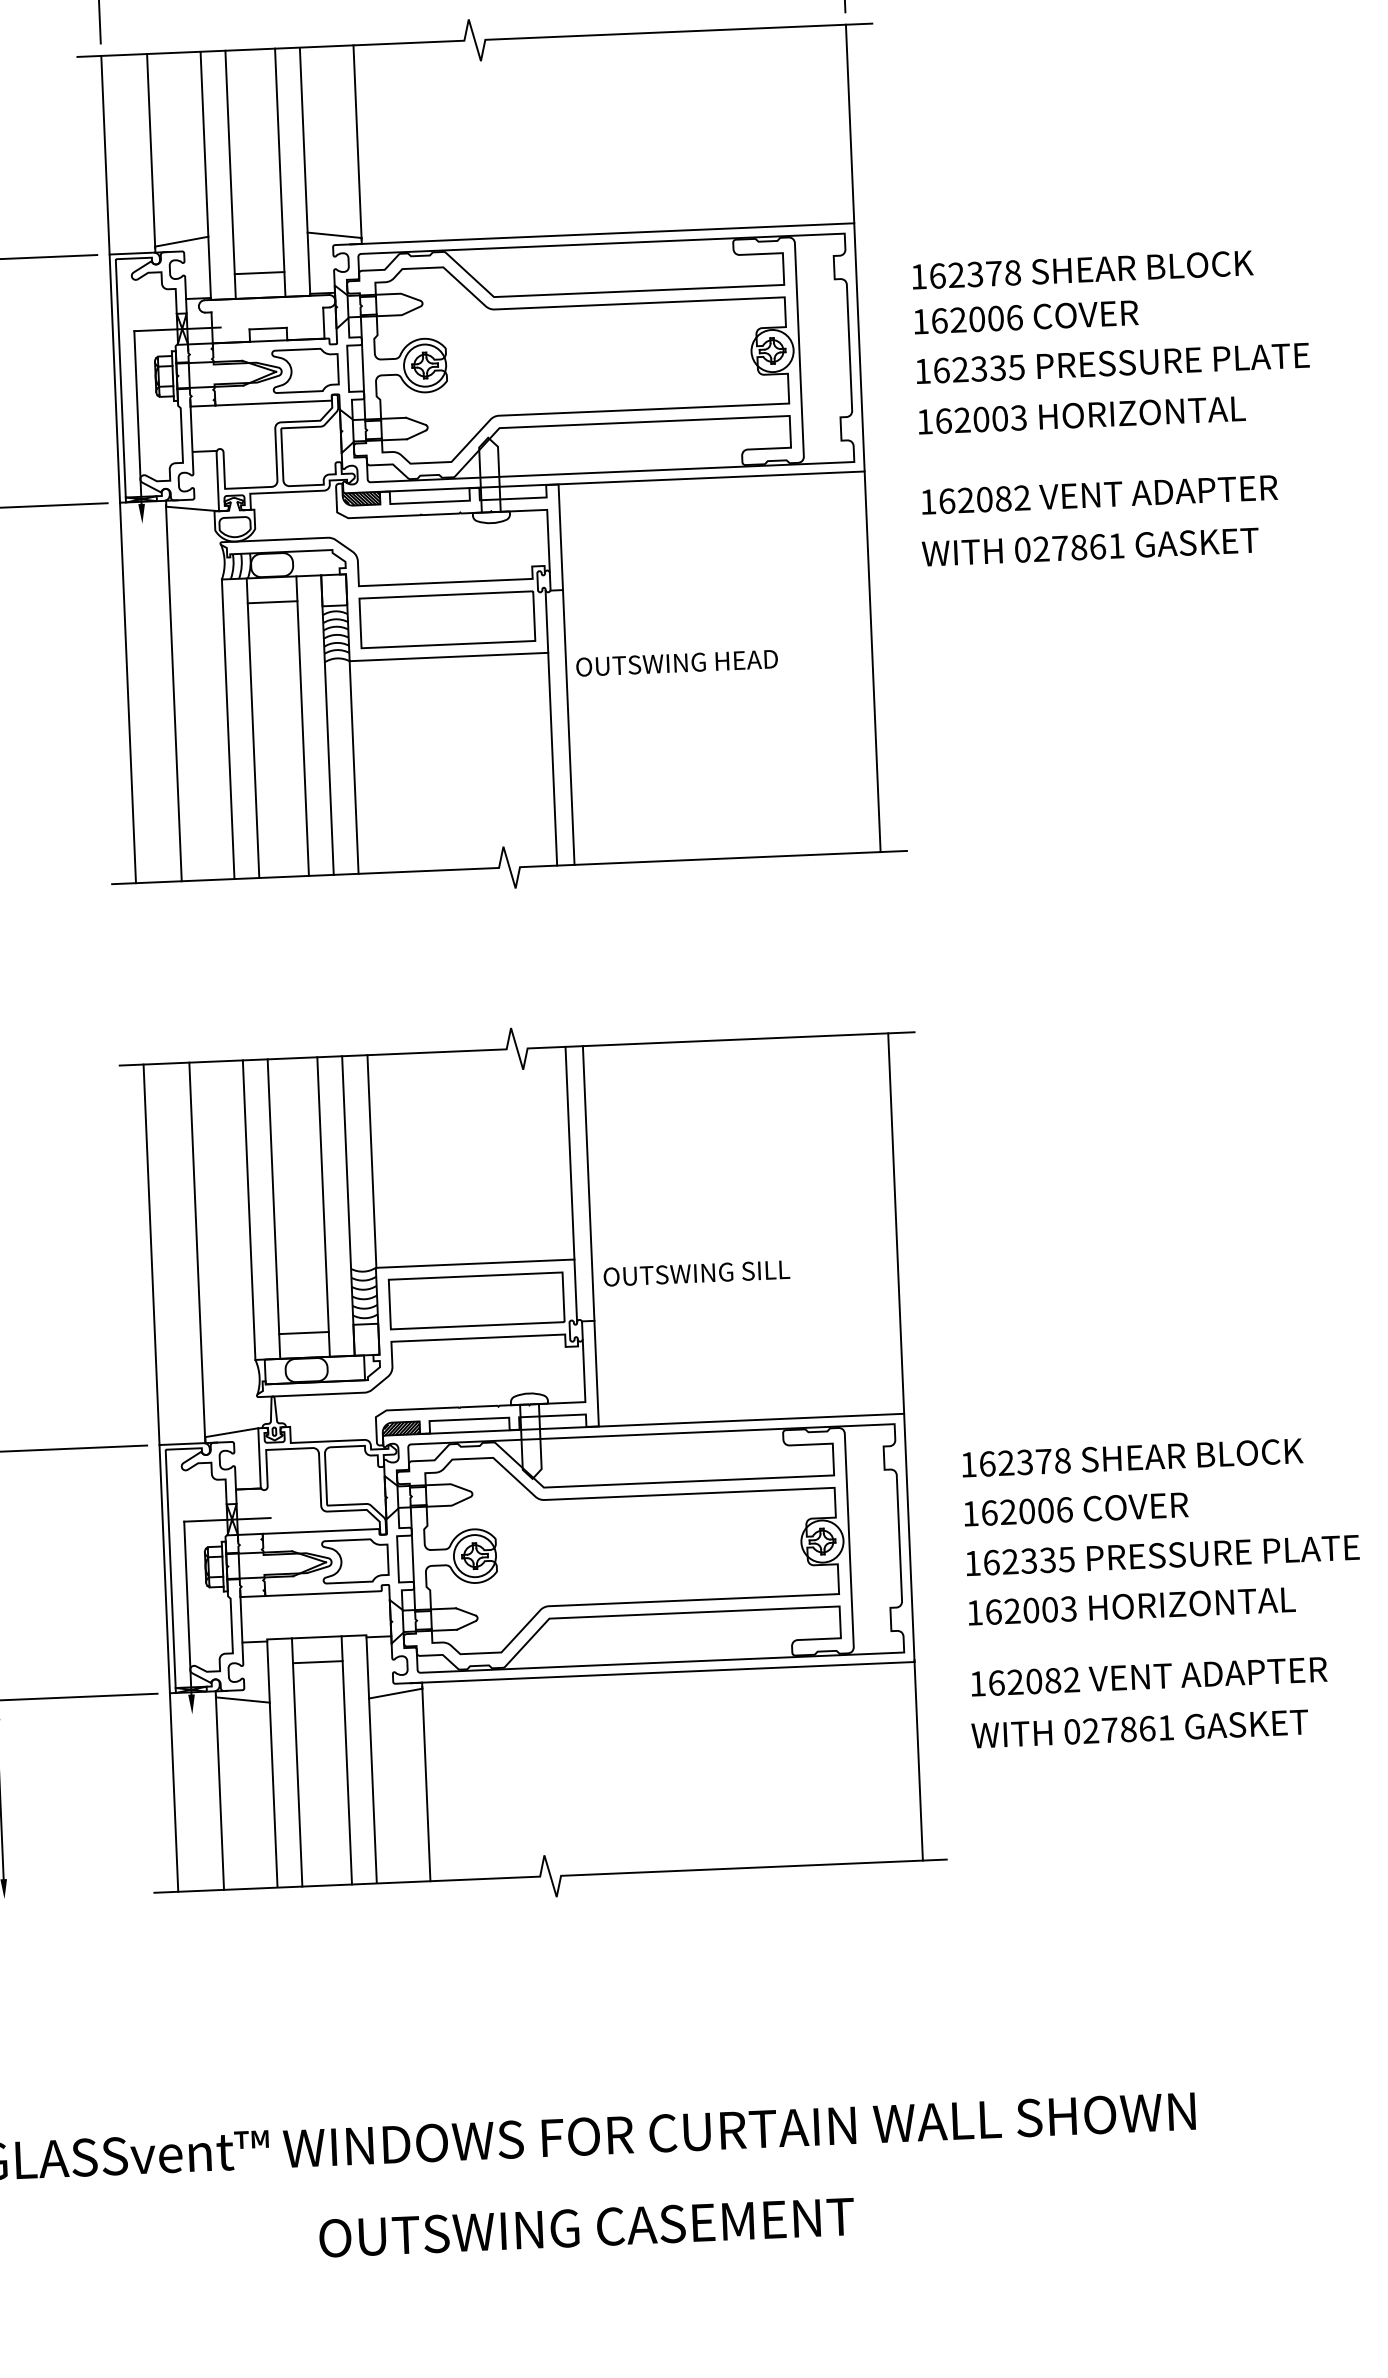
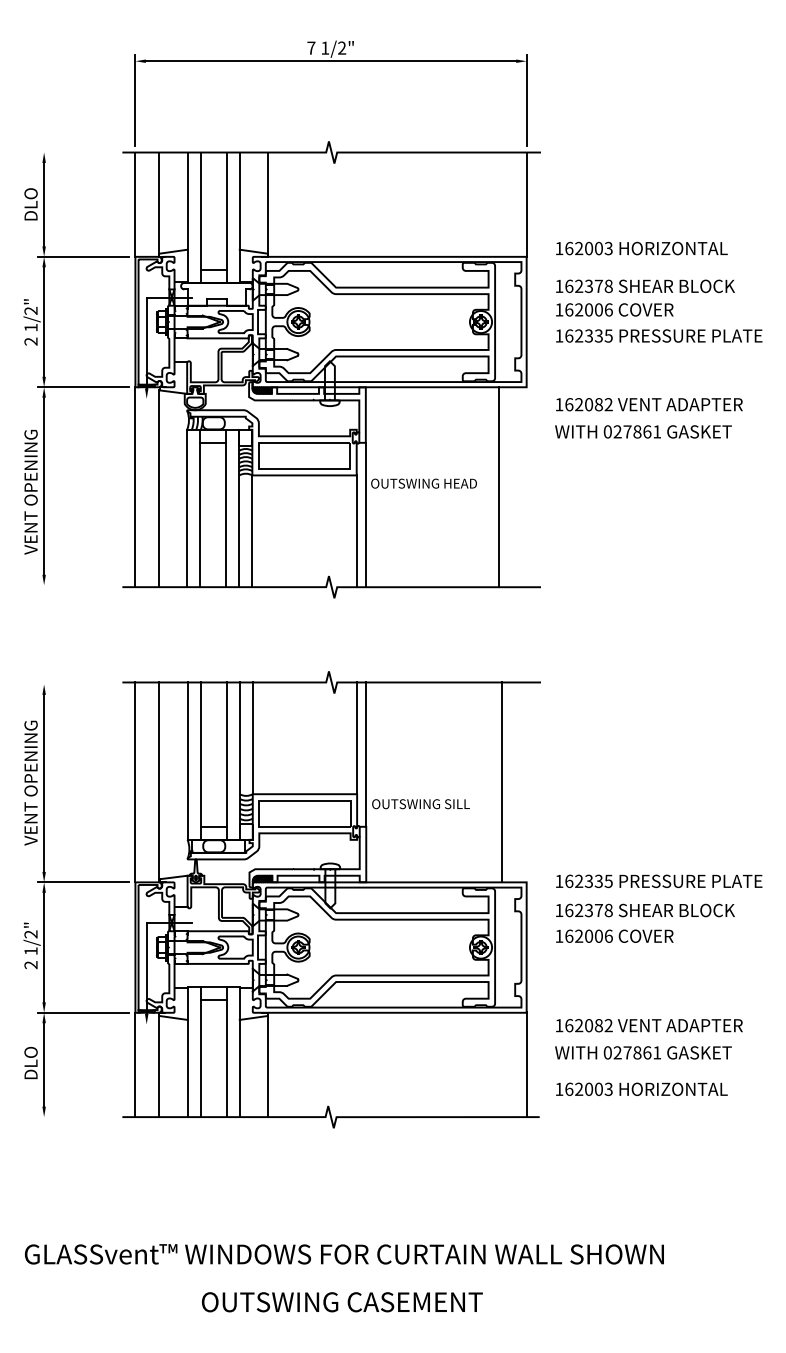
text: (1081, 415) -> (641, 248), moved
line: (872, 662) -> (498, 487), moved
line: (895, 1223) -> (501, 782), moved
text: (1163, 1555) -> (659, 881), moved
text: (1131, 1604) -> (641, 1088), moved

